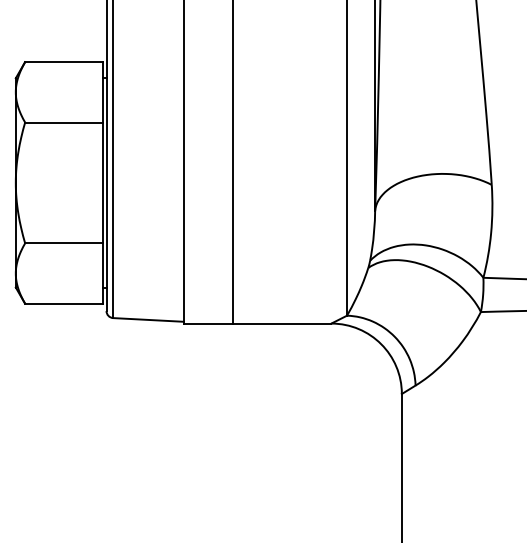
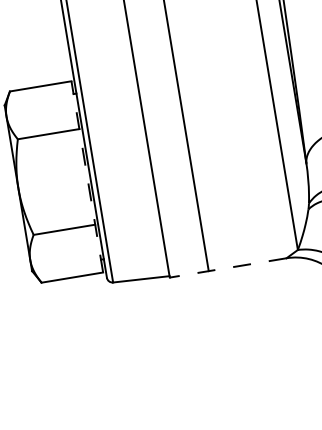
line: (102, 182) -> (86, 176), solid -> dashed
line: (257, 323) -> (228, 267), solid -> dashed

